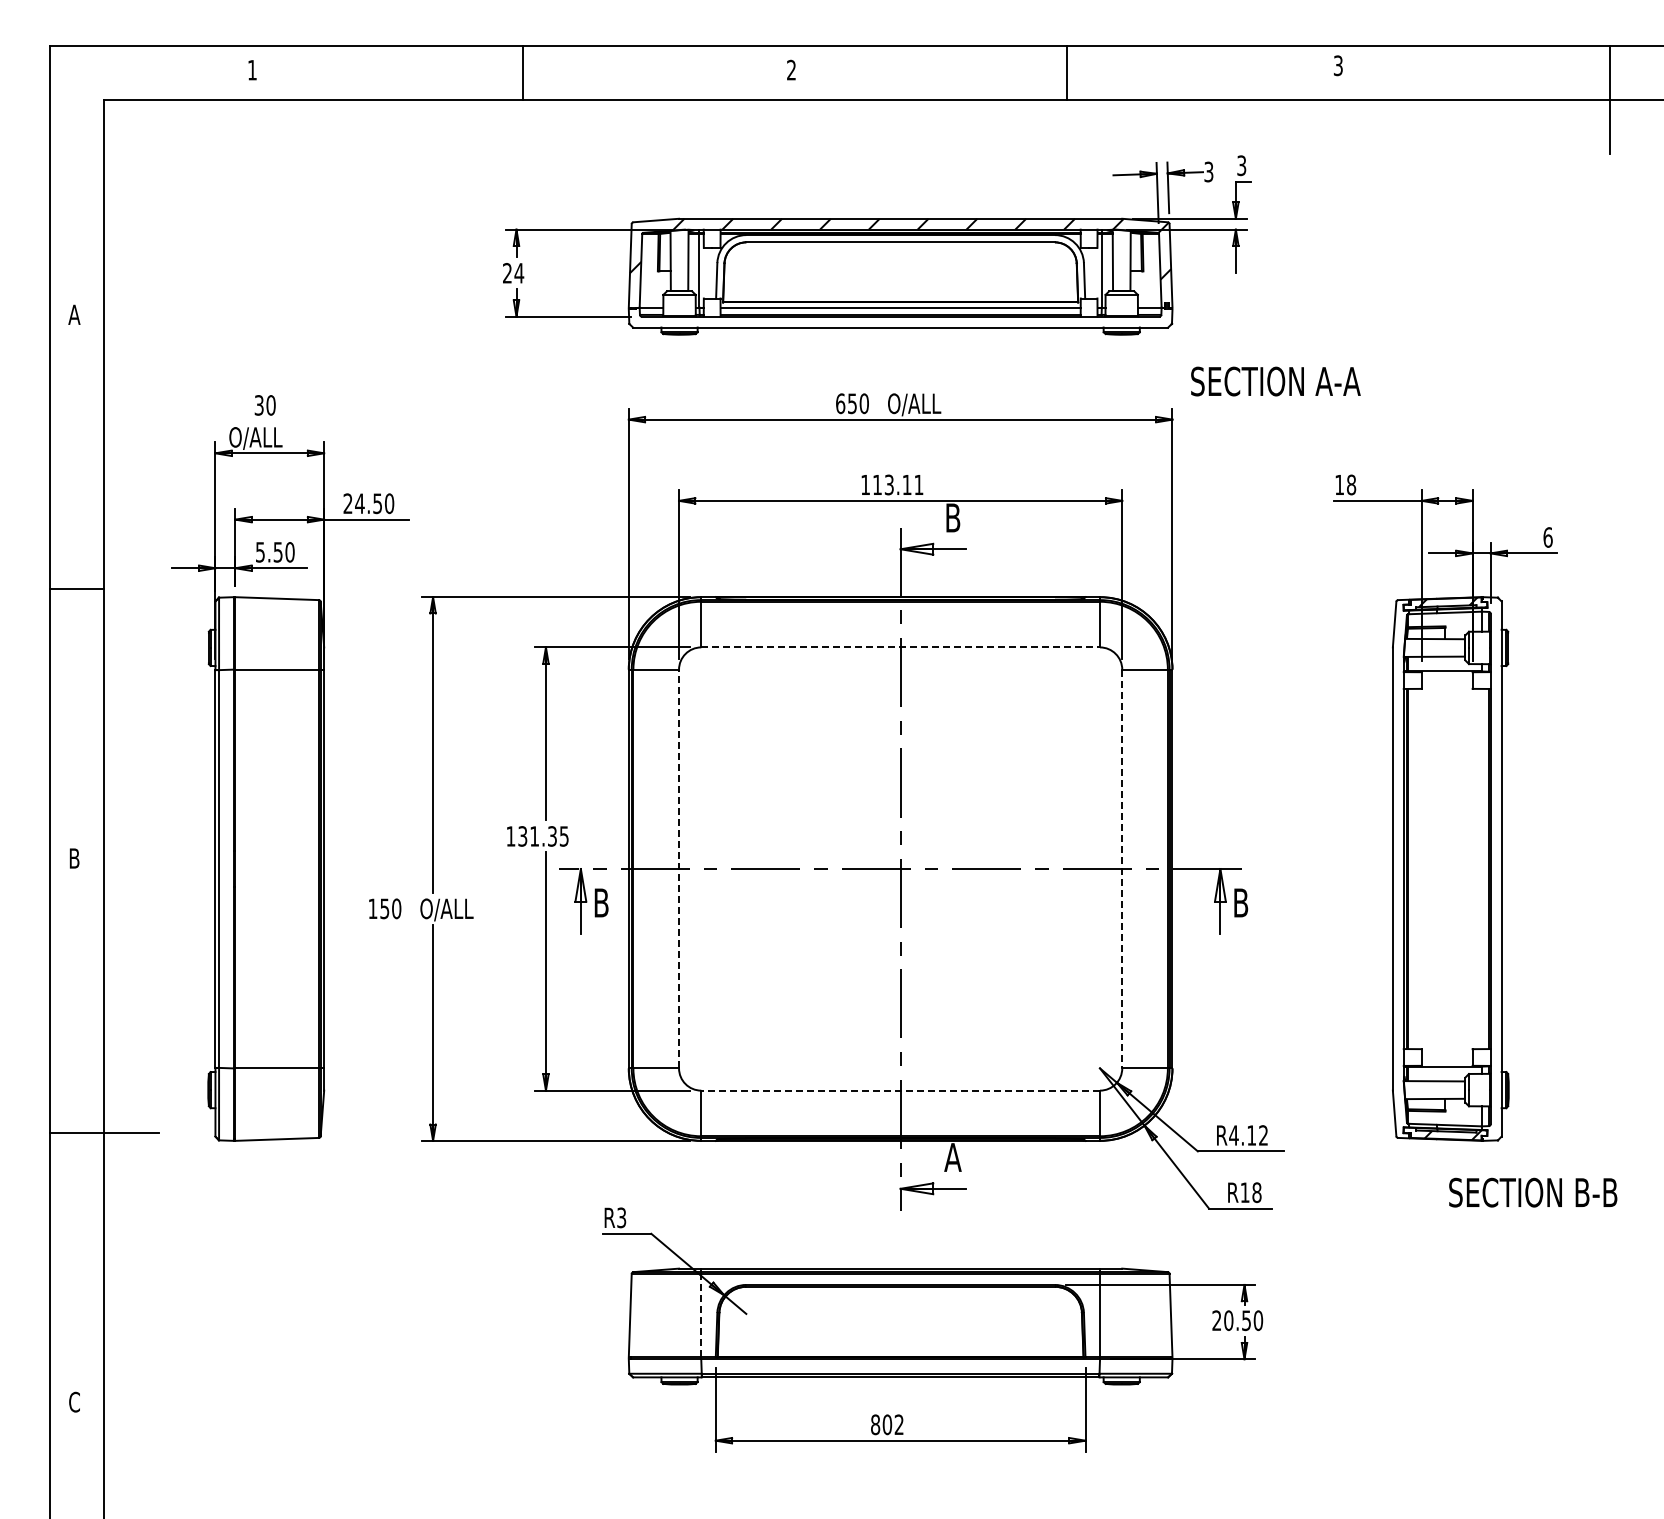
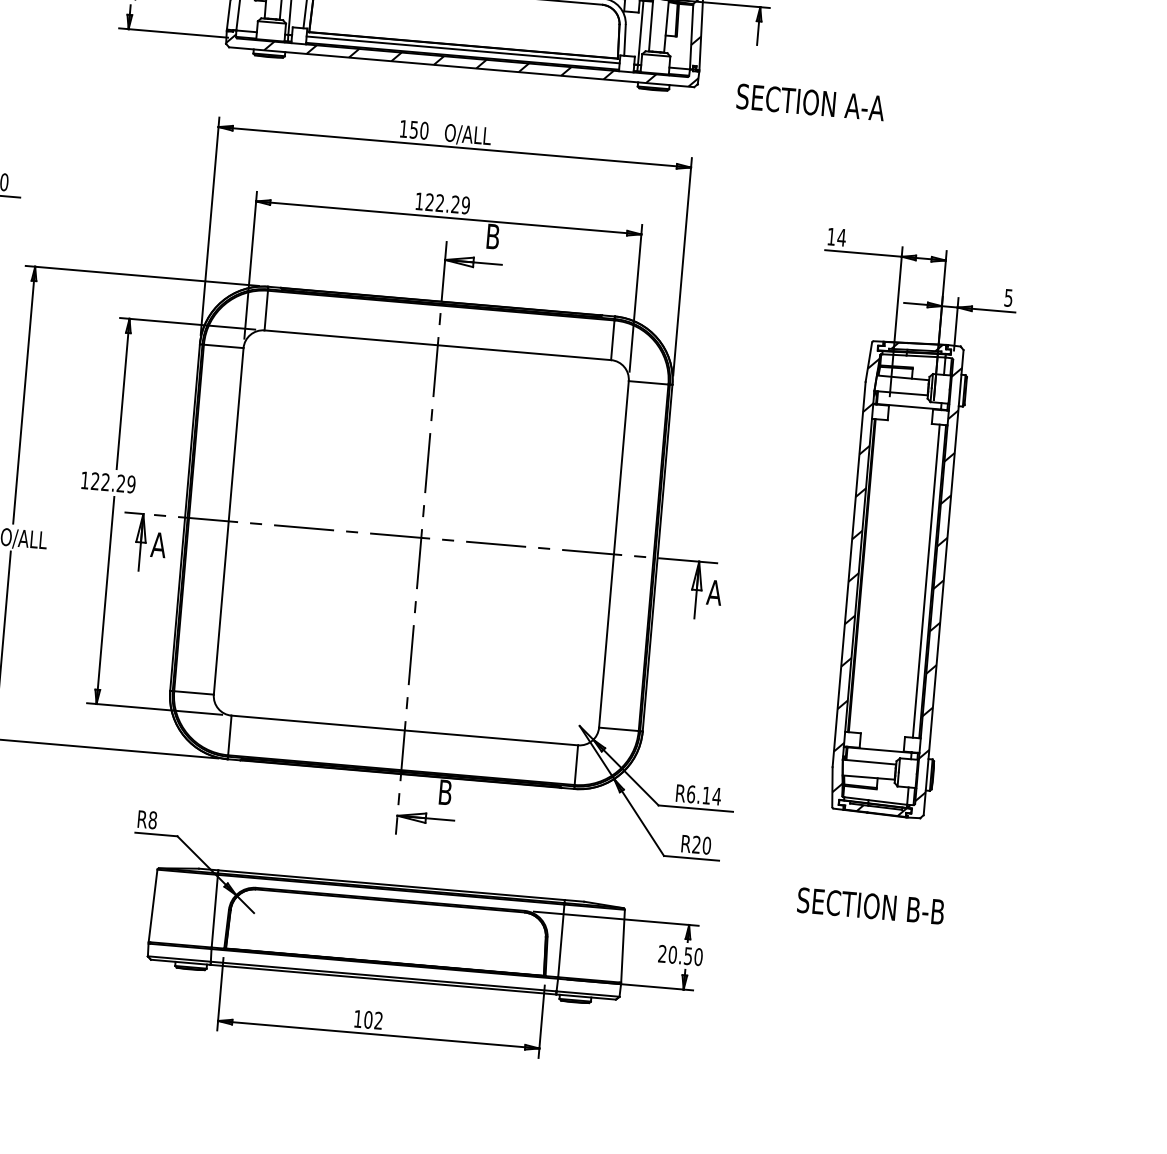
hatch: (900, 319) -> (462, 60), added
text: (1275, 381) -> (810, 102), moved
text: (840, 403) -> (403, 128), 650 -> 150
text: (898, 484) -> (448, 203), 113.11 -> 122.29
text: (1351, 484) -> (841, 237), 18 -> 14
text: (1547, 537) -> (1008, 297), 6 -> 5
line: (901, 647) -> (438, 345), dashed -> solid
text: (543, 836) -> (113, 482), 131.35 -> 122.29
line: (679, 868) -> (229, 520), dashed -> solid
line: (1481, 868) -> (926, 580), added
line: (1122, 869) -> (614, 554), dashed -> solid
hatch: (1399, 869) -> (854, 575), added
hatch: (1491, 875) -> (934, 587), added
text: (600, 902) -> (157, 544), B -> A
text: (1240, 902) -> (714, 592), B -> A
line: (900, 1090) -> (404, 730), dashed -> solid
text: (1248, 1135) -> (703, 795), R4.12 -> R6.14
text: (952, 1157) -> (444, 792), A -> B
text: (1250, 1192) -> (701, 845), R18 -> R20
text: (1533, 1192) -> (871, 906), moved
text: (621, 1217) -> (152, 819), R3 -> R8
line: (701, 1315) -> (214, 911), dashed -> solid
text: (875, 1424) -> (358, 1018), 802 -> 102

